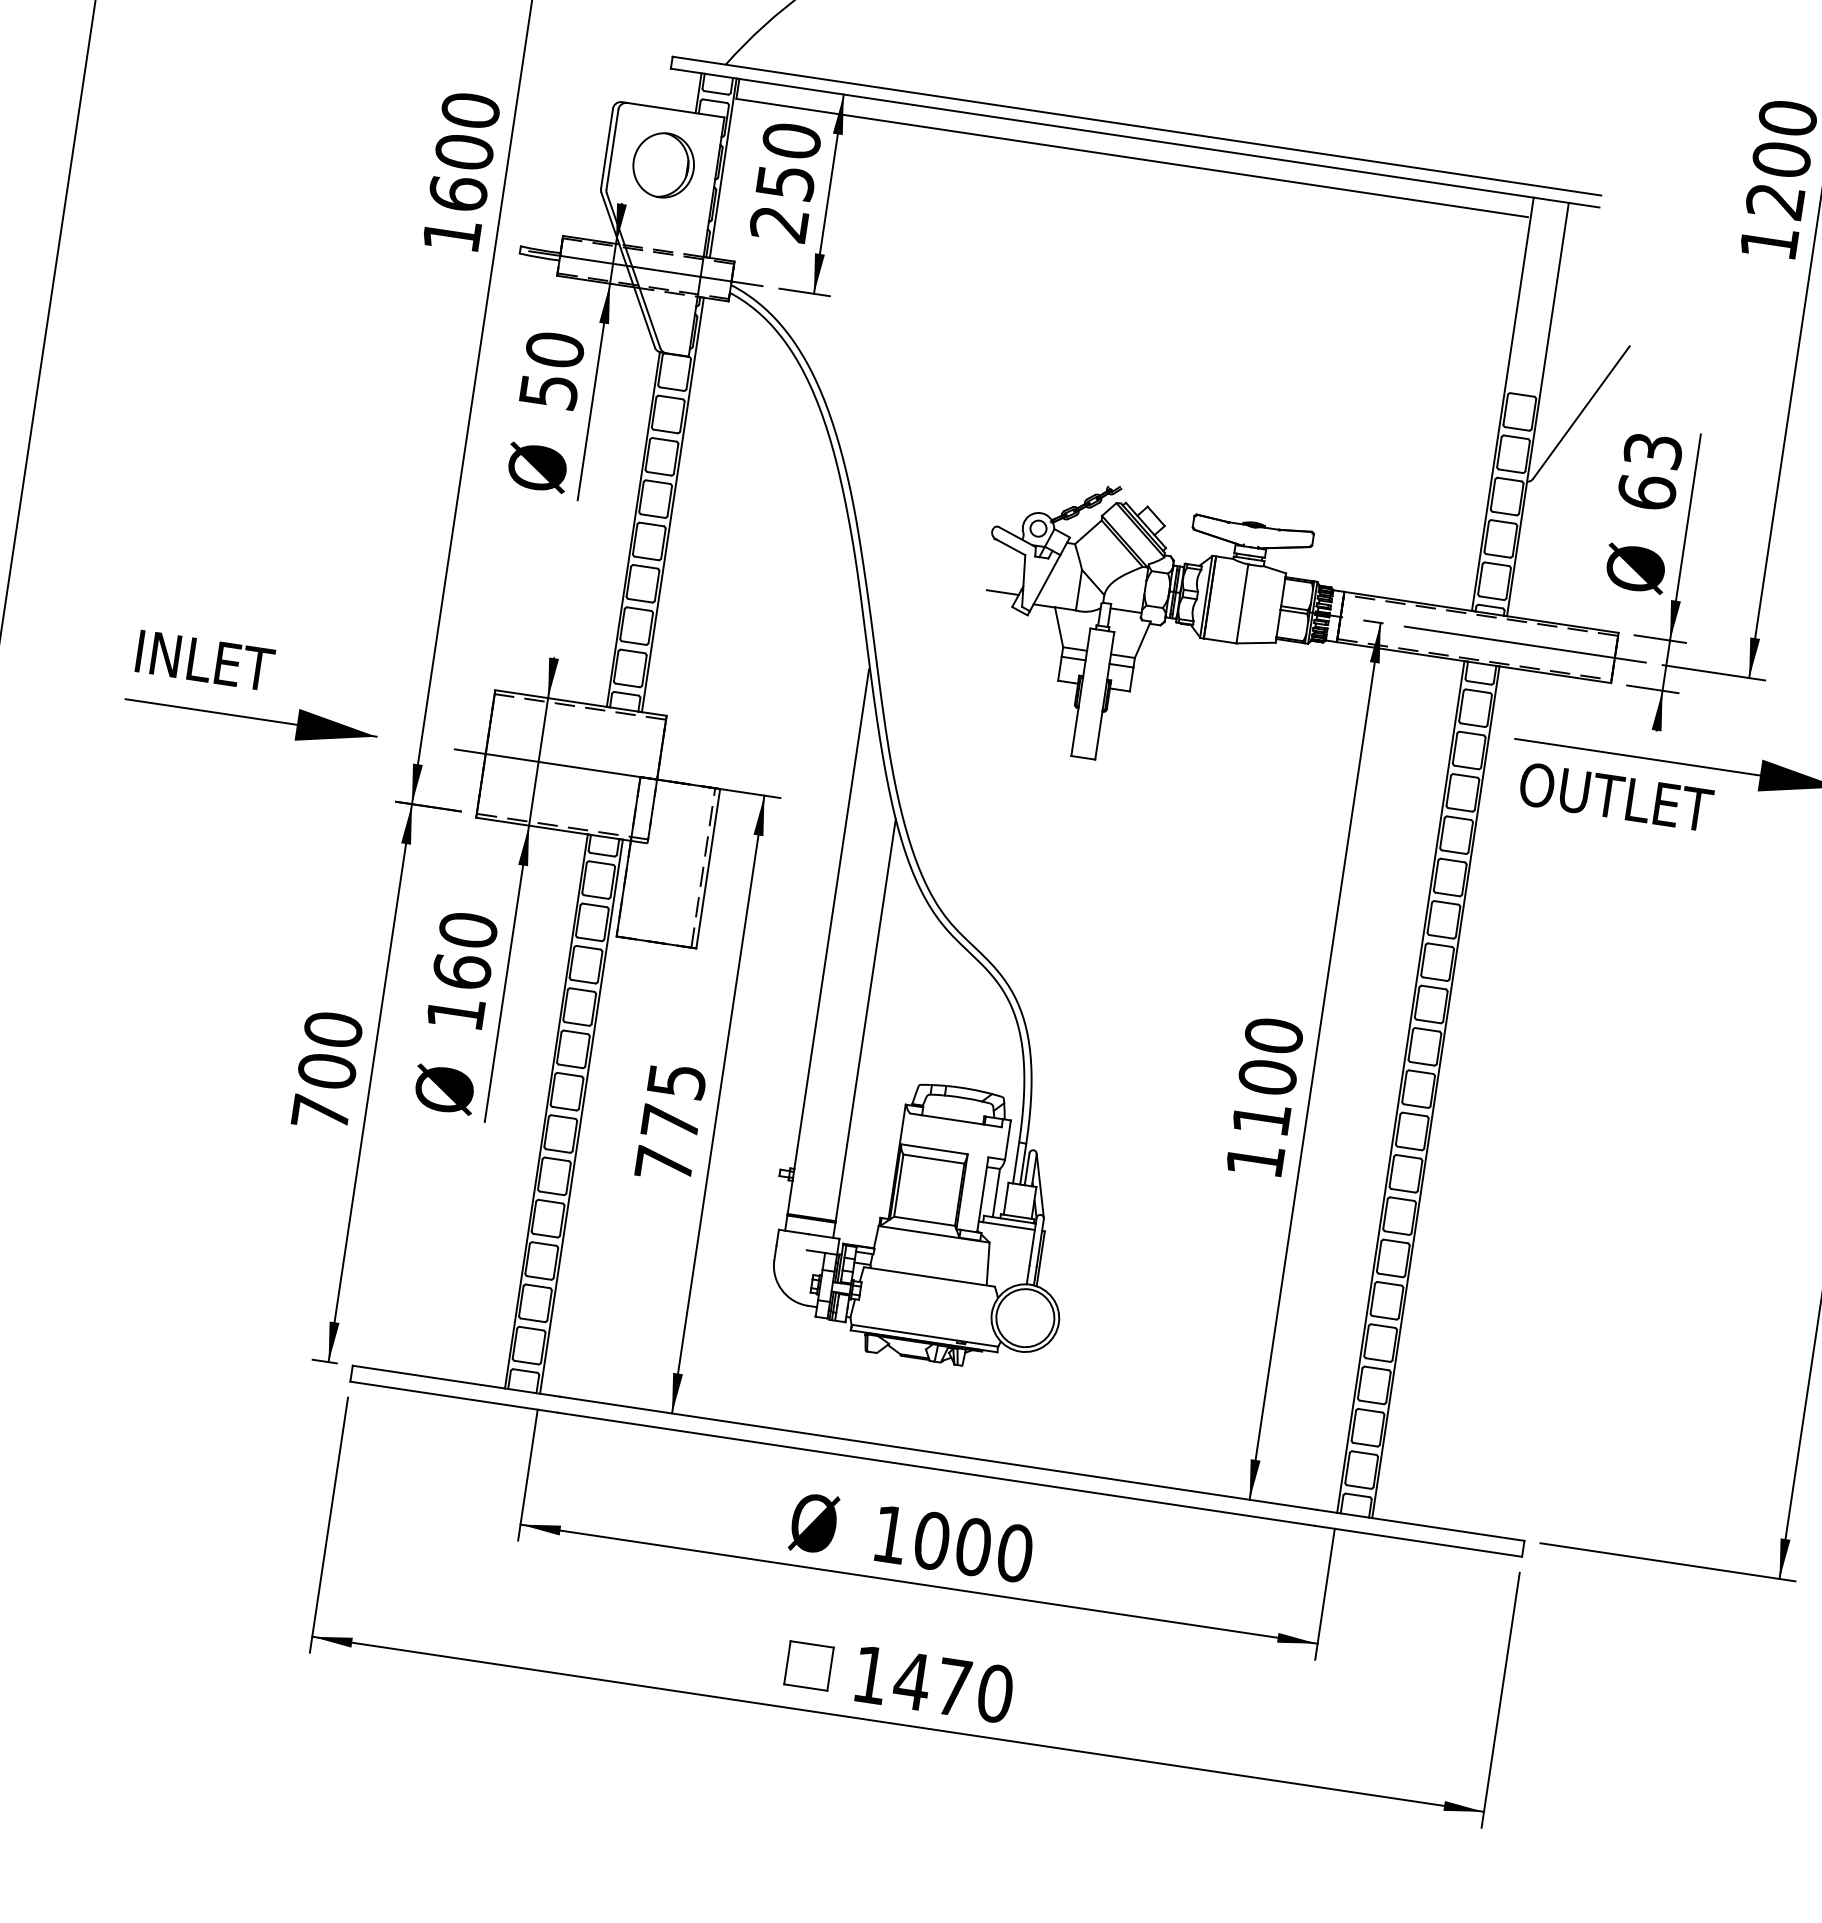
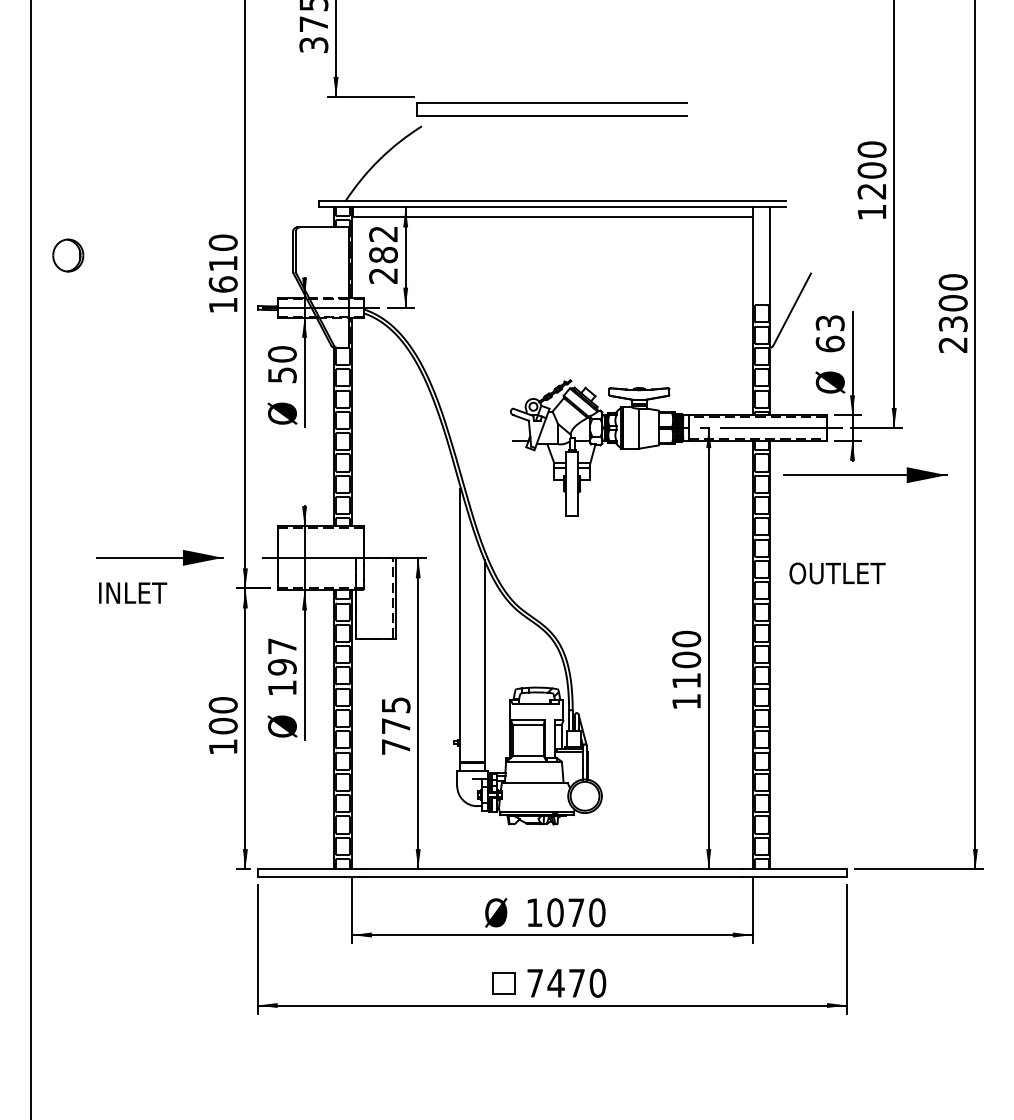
text: (463, 151) -> (222, 263), 1600 -> 1610
text: (788, 161) -> (383, 244), 250 -> 282
part: (664, 165) -> (68, 255), moved
text: (206, 659) -> (133, 592), moved
text: (1616, 797) -> (837, 573), moved
text: (463, 950) -> (281, 656), 160 -> 197
text: (321, 1111) -> (223, 746), 700 -> 100
text: (973, 1546) -> (576, 912), 1000 -> 1070
text: (869, 1675) -> (534, 983), 1470 -> 7470

